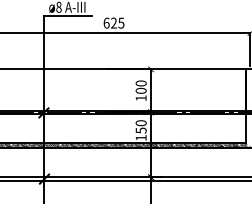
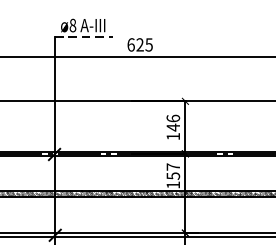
line: (68, 16) -> (84, 36), solid -> dashed
text: (140, 87) -> (172, 123), 100 -> 146
text: (140, 123) -> (172, 167), 150 -> 157

